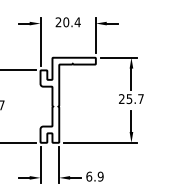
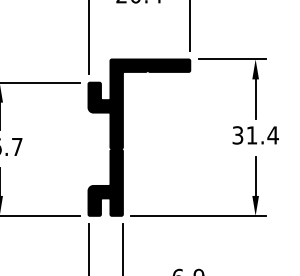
fill: (67, 99) -> (138, 136), added
text: (131, 99) -> (255, 136), 25.7 -> 31.4

